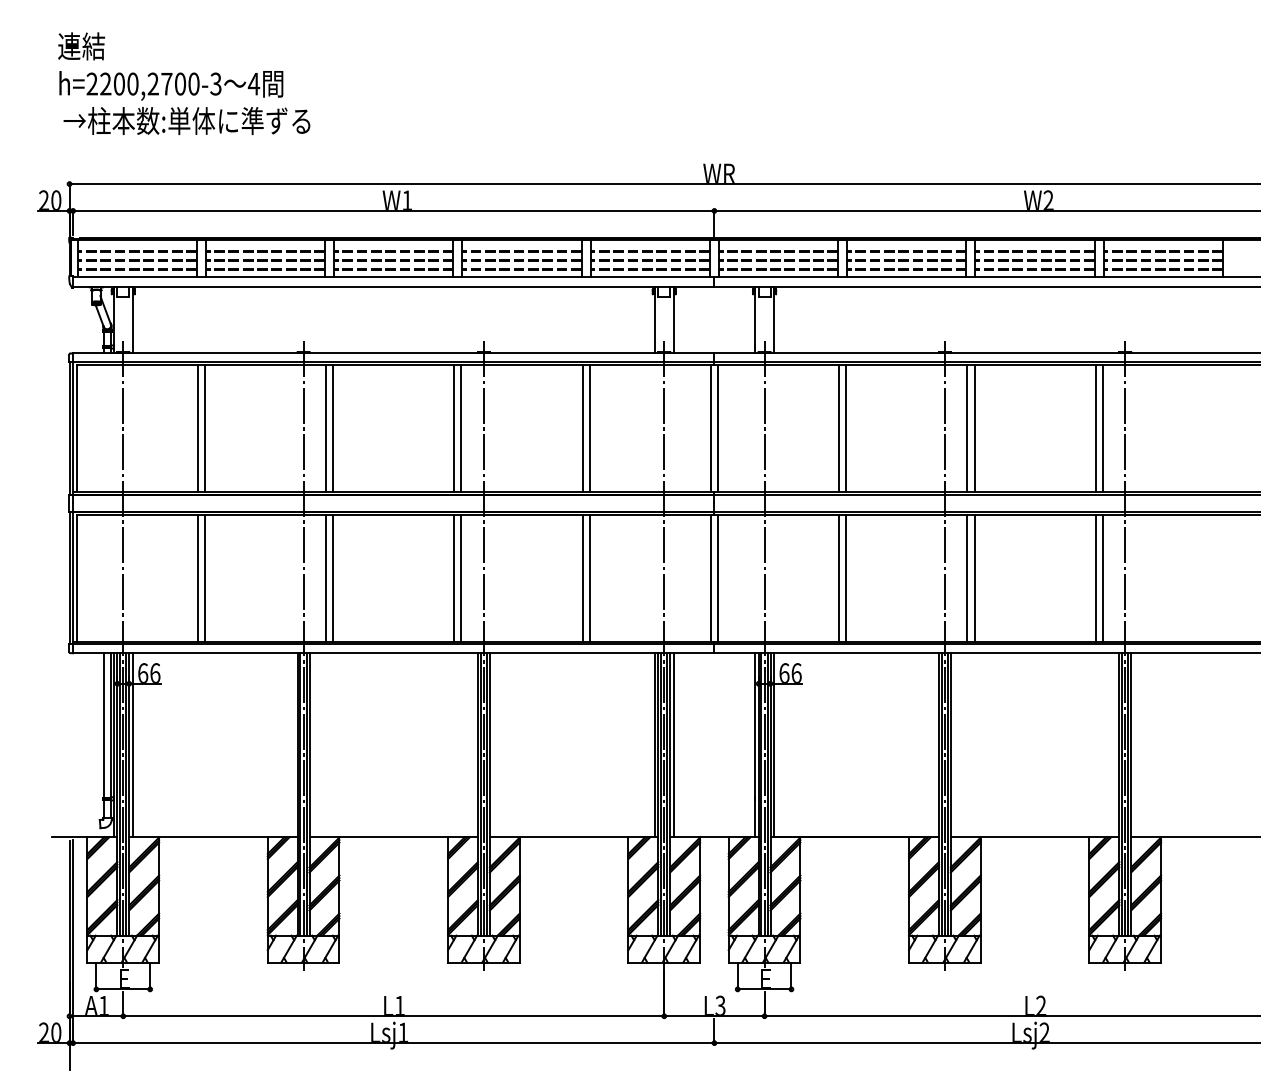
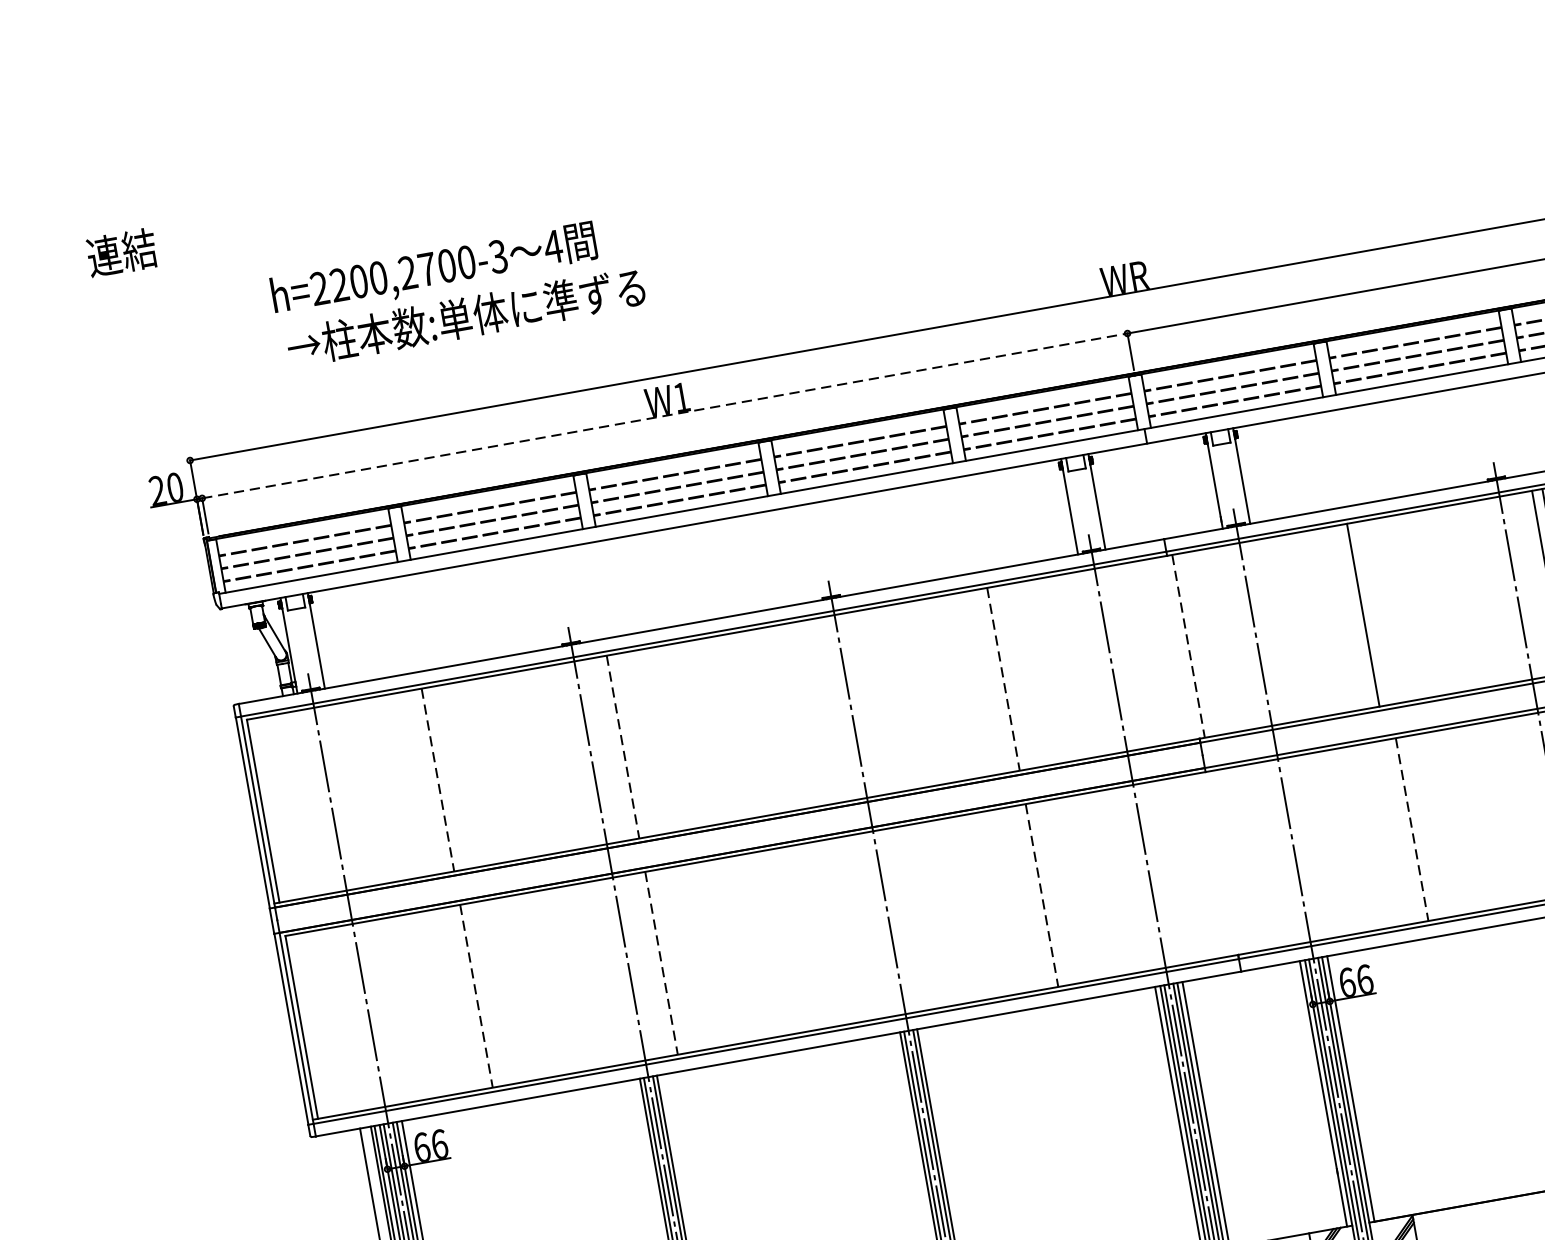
text: (81, 46) -> (121, 252), moved
text: (184, 102) -> (457, 291), moved
line: (393, 210) -> (664, 415), solid -> dashed
line: (197, 428) -> (437, 780), solid -> dashed
line: (204, 428) -> (447, 778), removed
line: (326, 428) -> (623, 747), solid -> dashed
line: (333, 428) -> (633, 745), removed
line: (454, 428) -> (808, 714), removed
line: (461, 428) -> (818, 712), removed
line: (582, 428) -> (993, 681), removed
line: (589, 428) -> (1003, 679), solid -> dashed
line: (710, 428) -> (1177, 648), removed
line: (718, 428) -> (1189, 646), solid -> dashed
line: (846, 428) -> (1373, 613), removed
line: (204, 577) -> (485, 993), removed
line: (333, 577) -> (672, 960), removed
line: (454, 577) -> (846, 929), removed
line: (461, 577) -> (856, 927), removed
line: (582, 577) -> (1031, 896), removed
line: (710, 577) -> (1216, 863), removed
line: (718, 577) -> (1227, 861), removed
line: (839, 577) -> (1402, 830), removed
line: (197, 578) -> (476, 996), solid -> dashed
line: (326, 578) -> (662, 963), solid -> dashed
line: (589, 578) -> (1041, 895), solid -> dashed
line: (846, 578) -> (1412, 829), solid -> dashed

